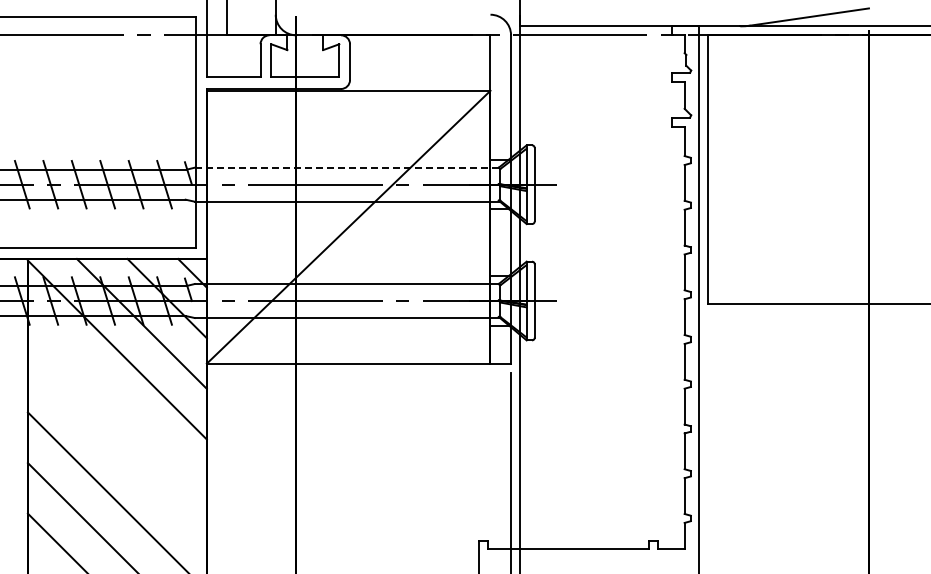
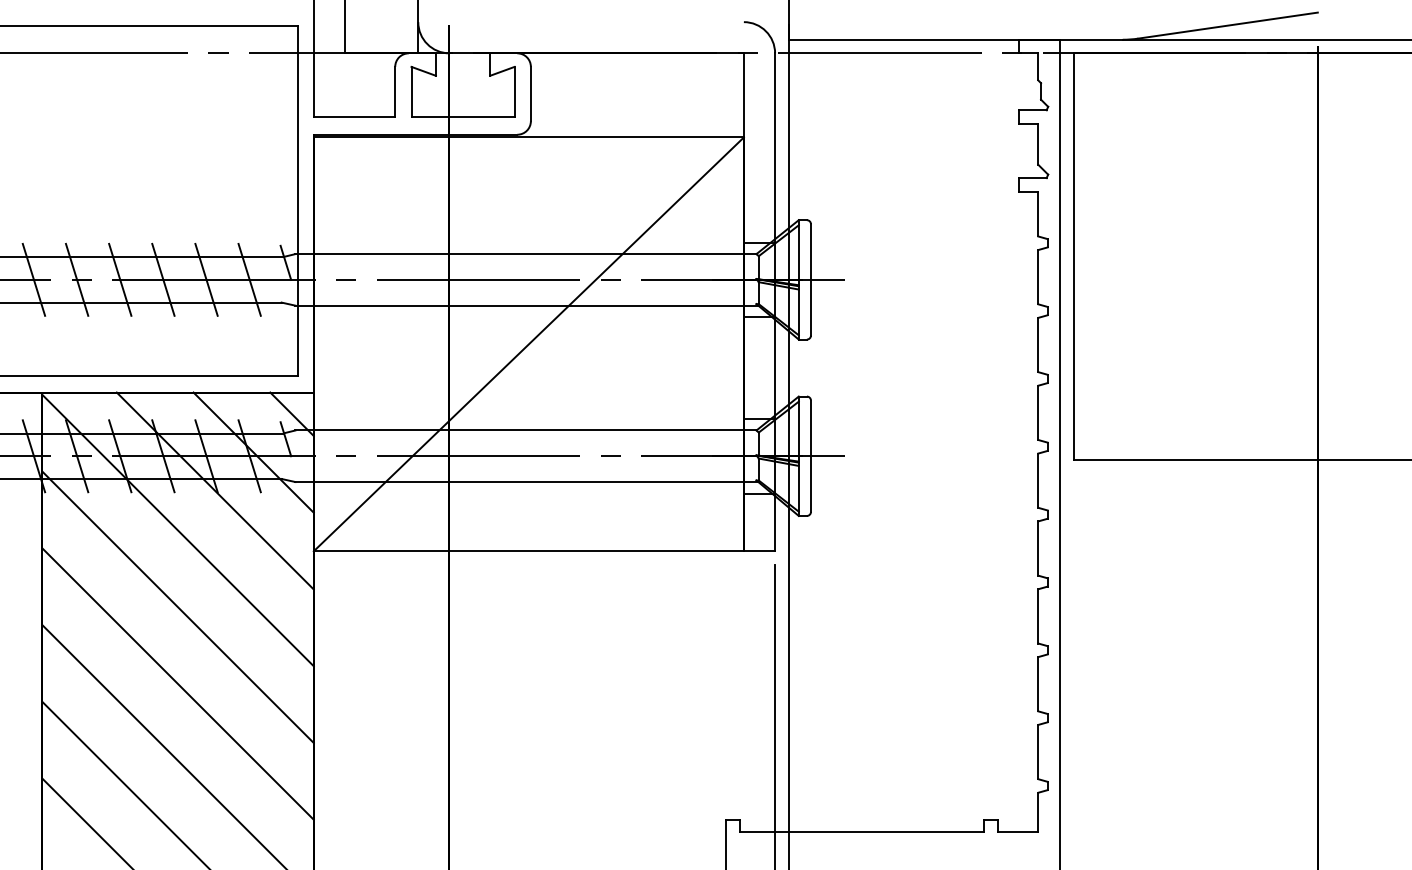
line: (346, 167) -> (525, 253), dashed -> solid
line: (116, 400) -> (176, 607), added
line: (116, 450) -> (176, 682), added

